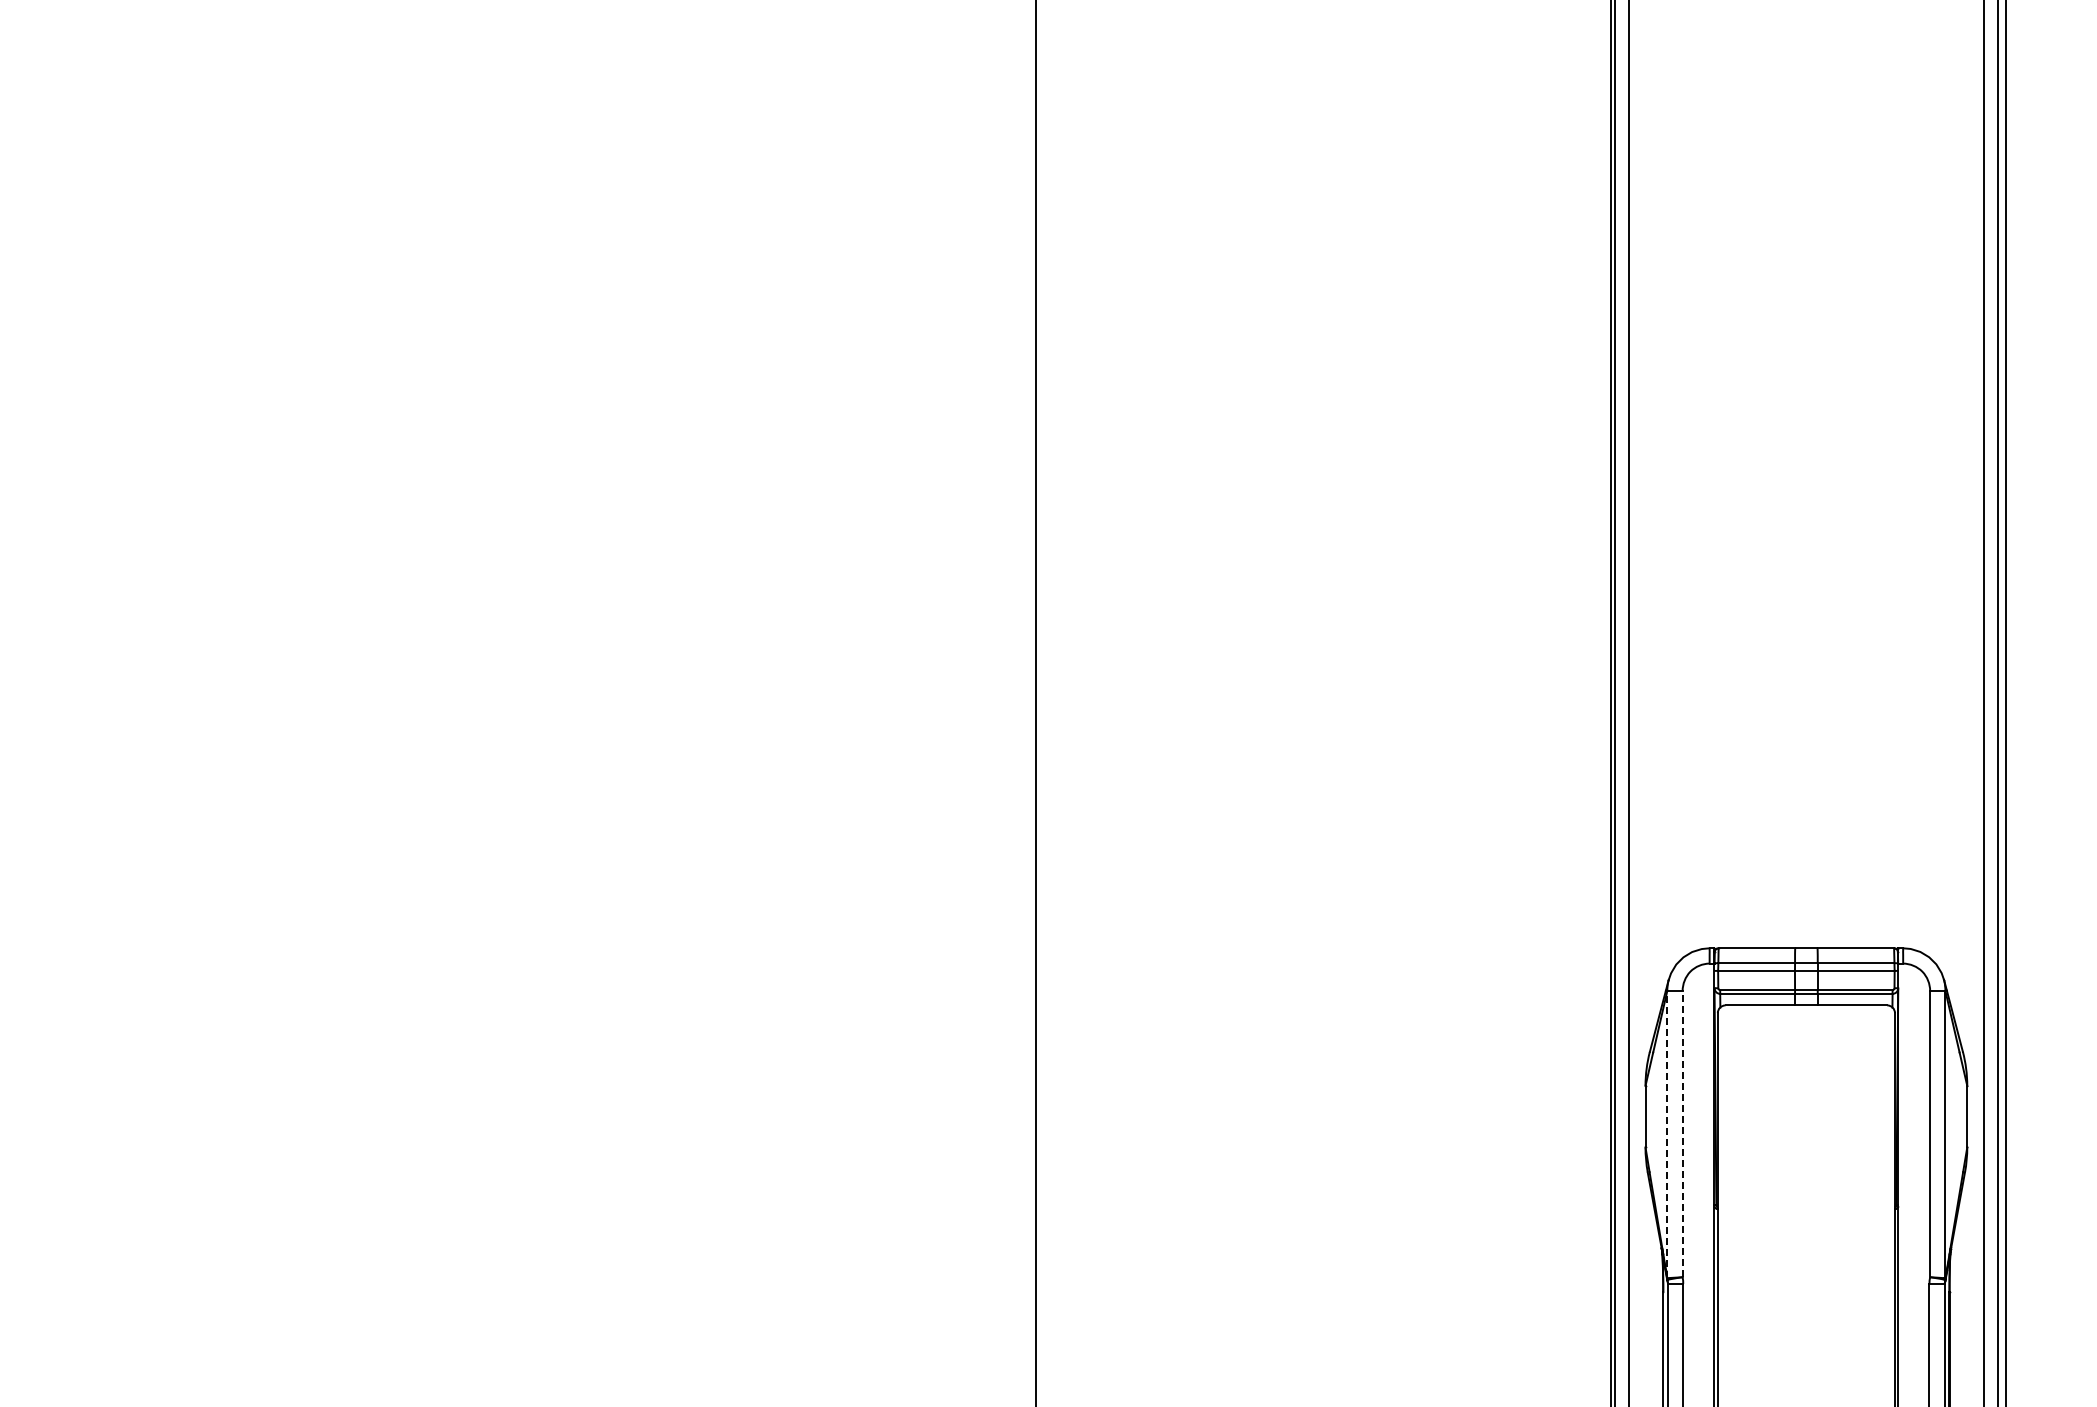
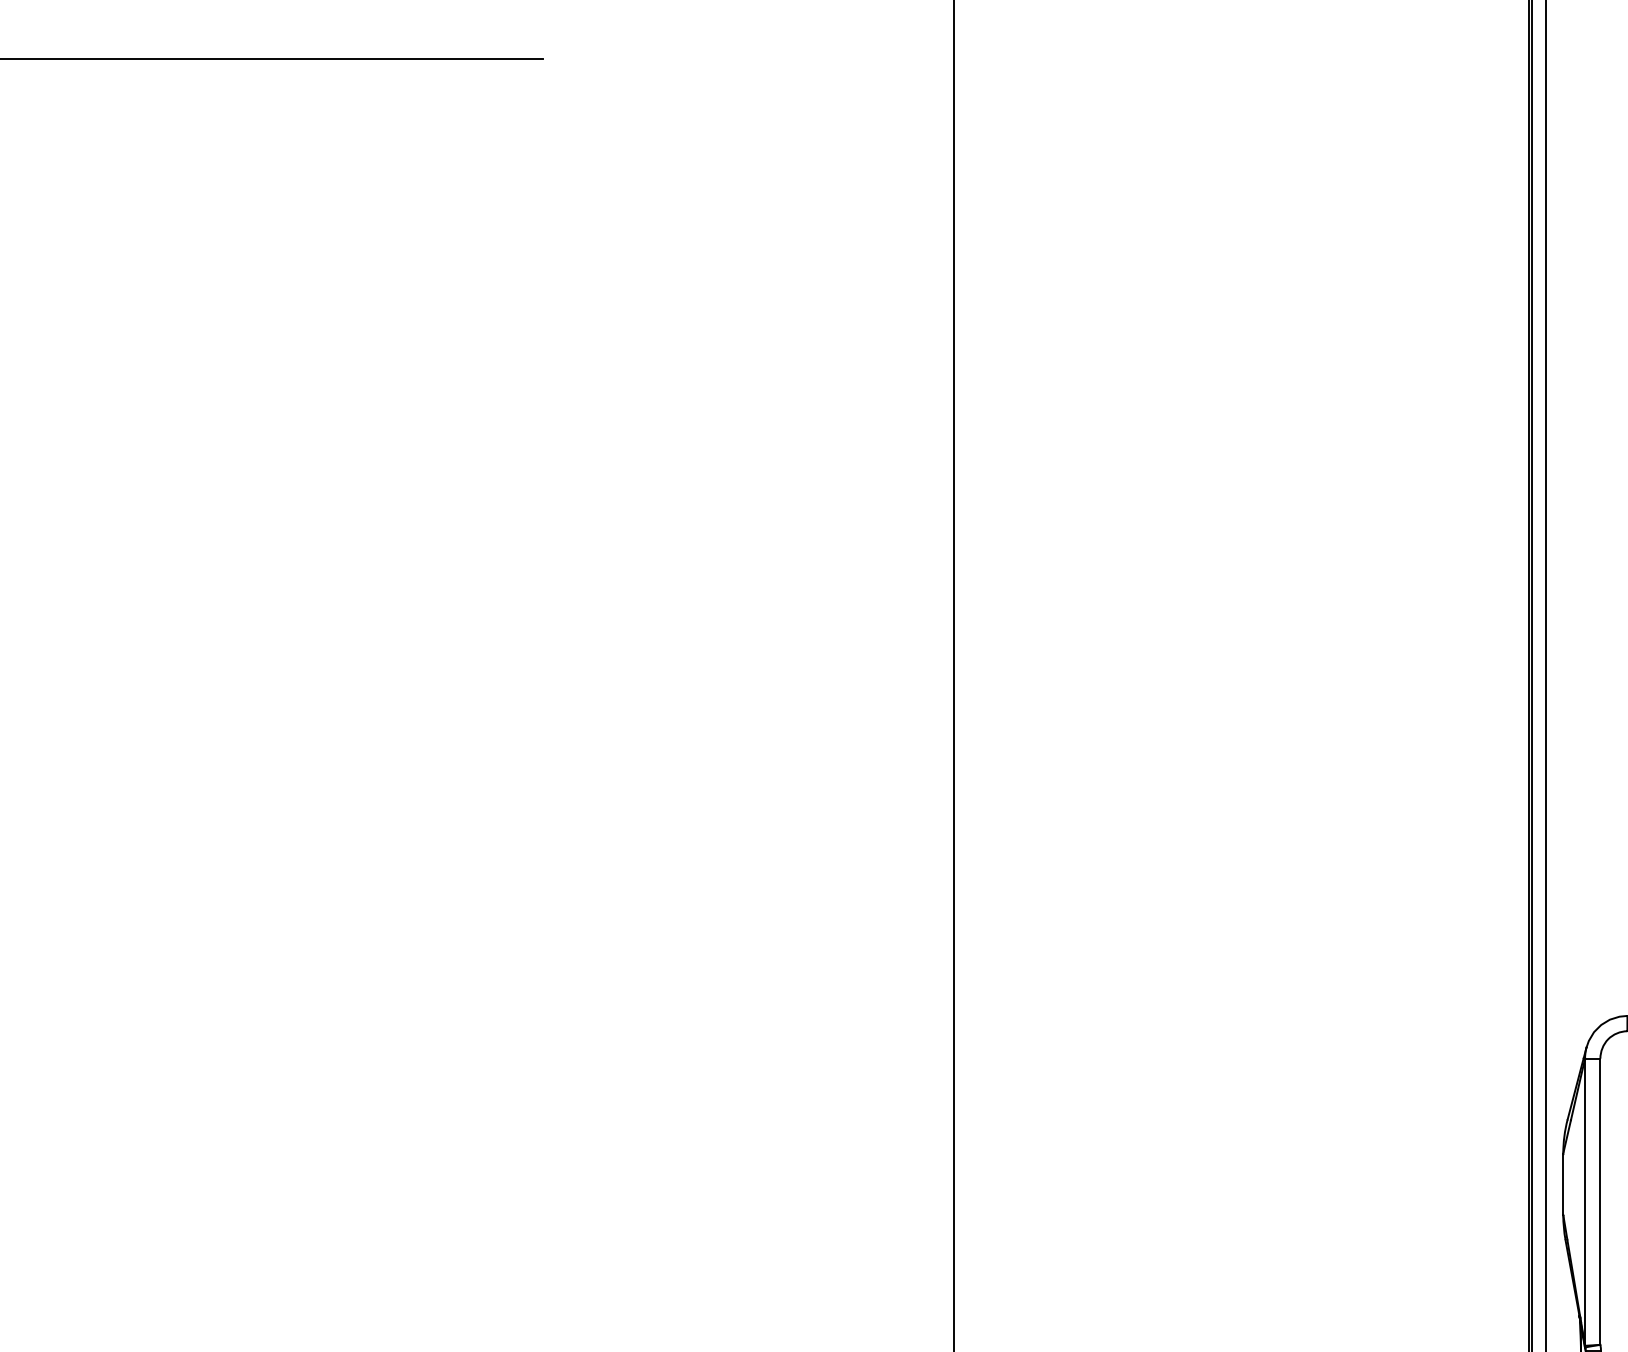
line: (1682, 1133) -> (1600, 1201), dashed -> solid
line: (1667, 1134) -> (1585, 1202), dashed -> solid

